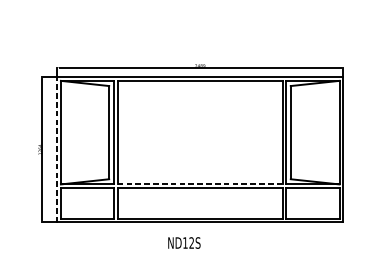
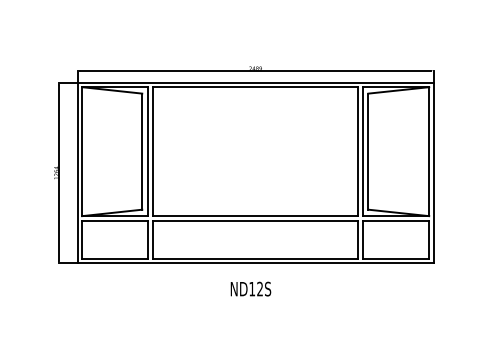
line: (57, 149) -> (77, 172), dashed -> solid
line: (200, 184) -> (255, 216), dashed -> solid
text: (184, 242) -> (250, 288), moved

